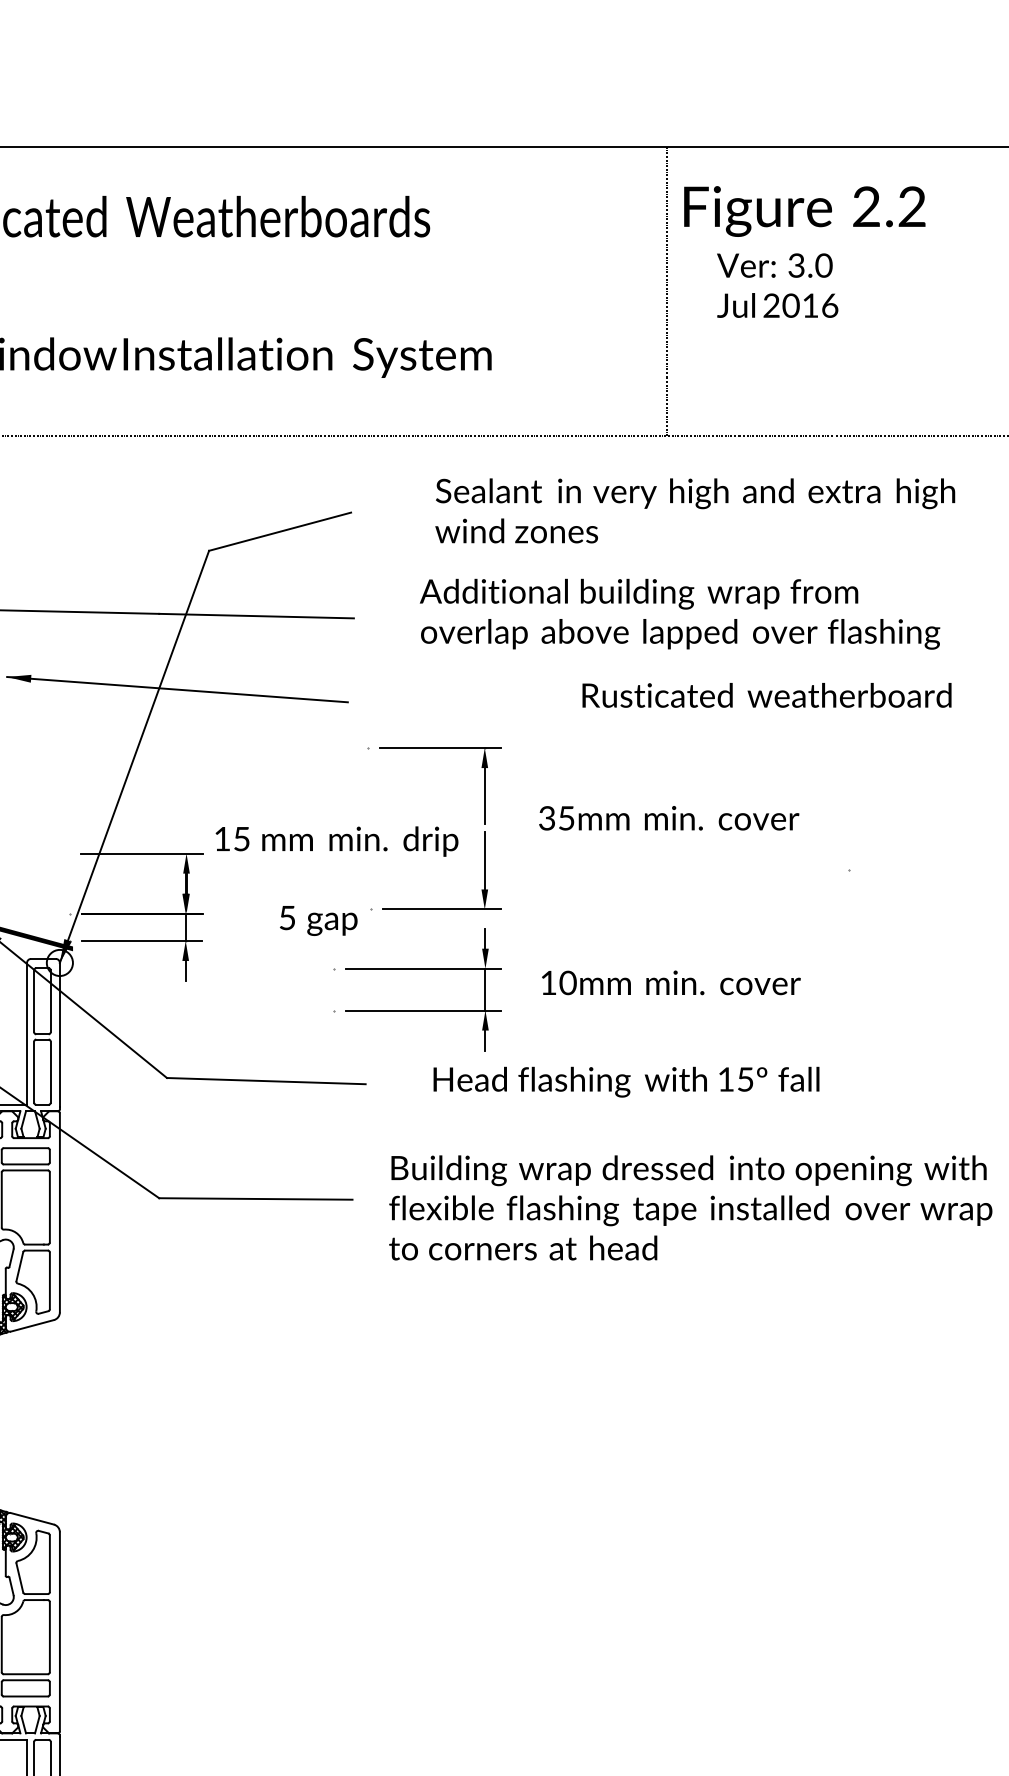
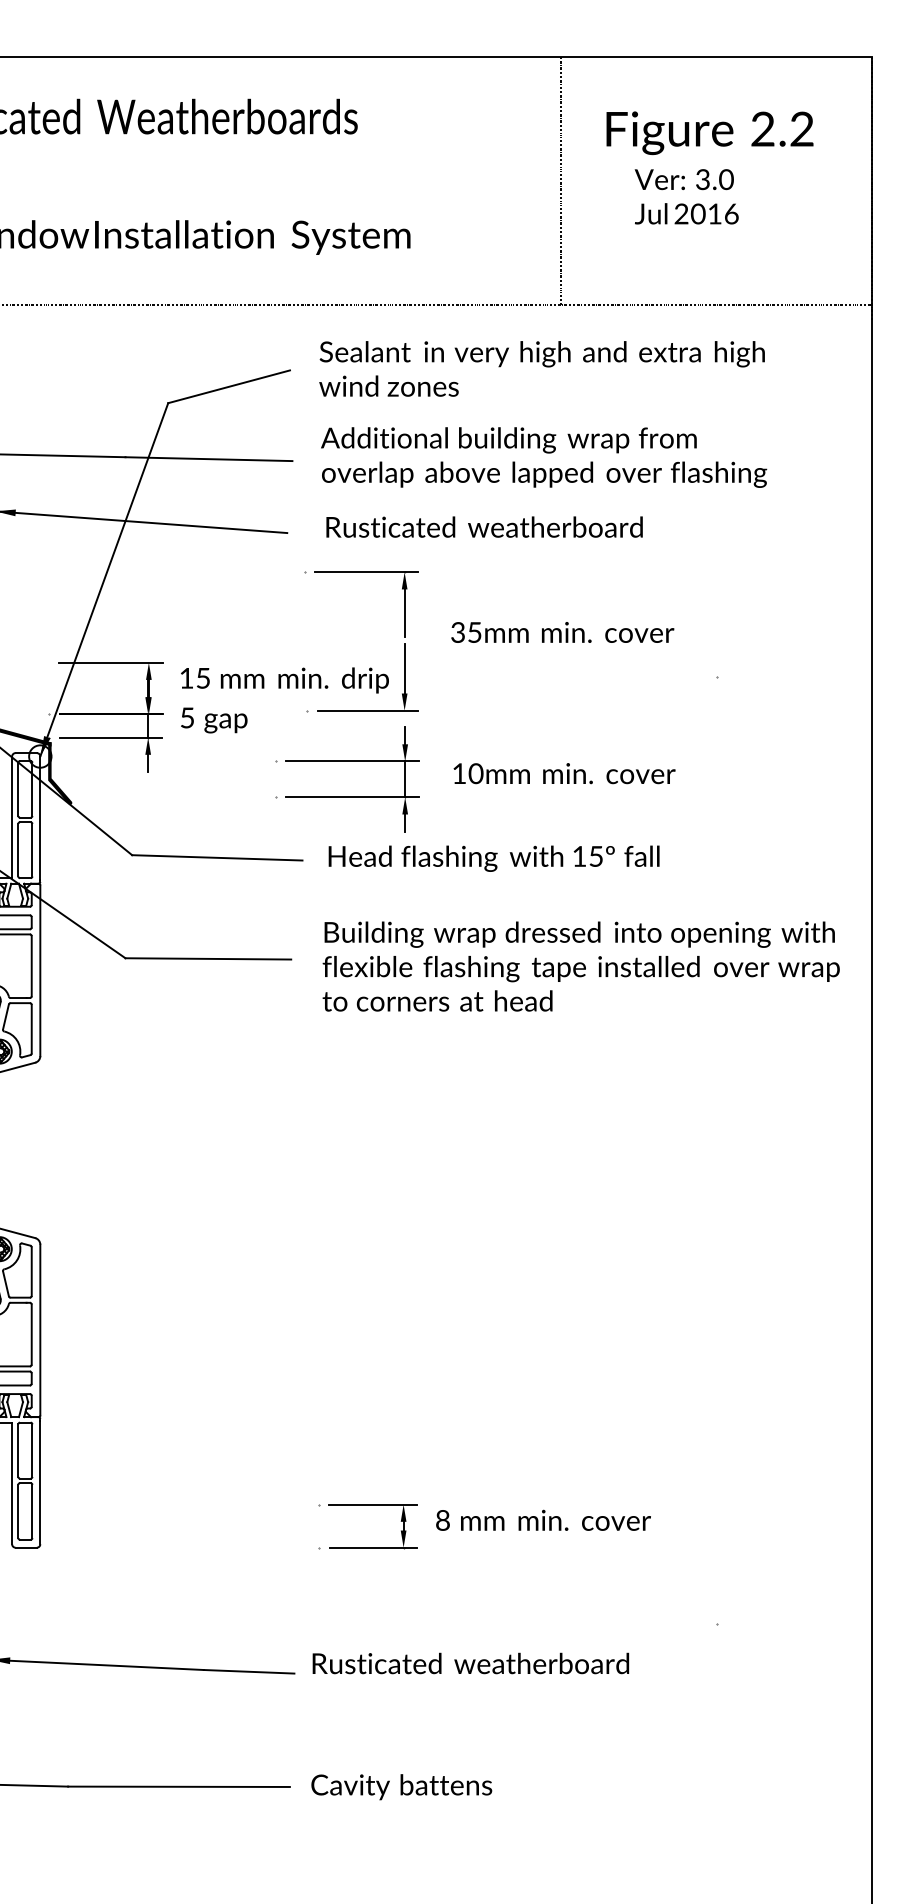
text: (804, 251) -> (709, 167), moved
text: (694, 510) -> (541, 368), moved
text: (680, 614) -> (544, 457), moved
text: (766, 694) -> (484, 526), moved
text: (336, 841) -> (284, 680), moved
text: (319, 920) -> (214, 720), moved
fill: (83, 982) -> (60, 773), added
text: (625, 1081) -> (493, 858), moved

